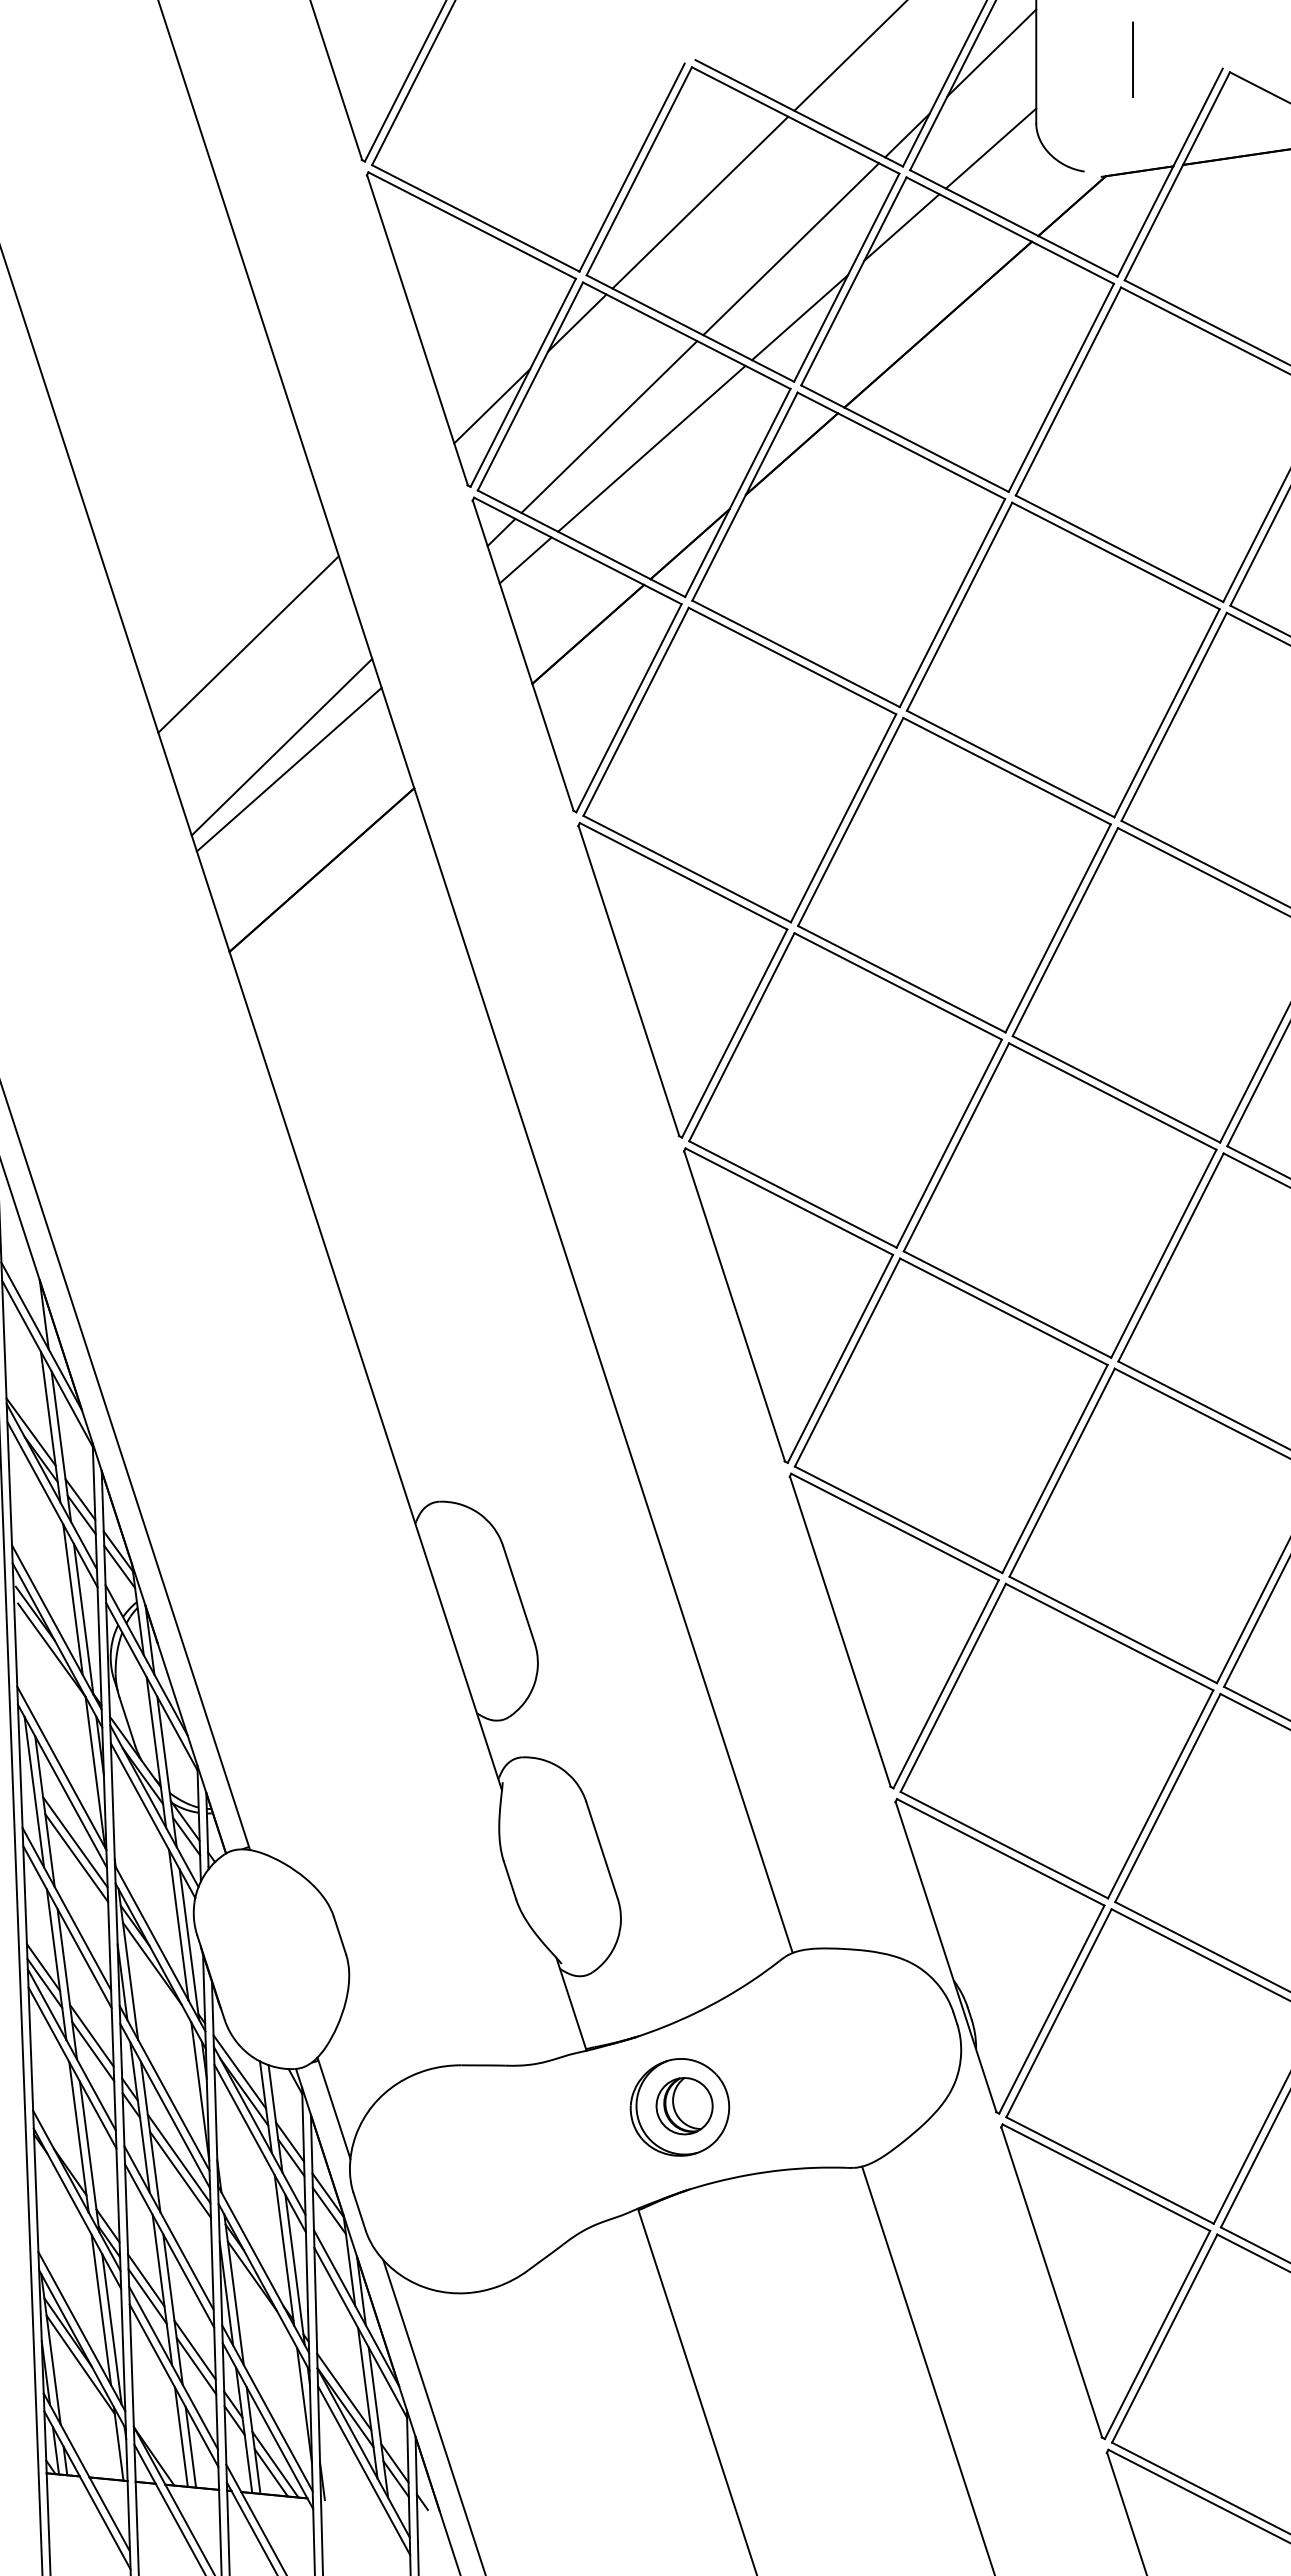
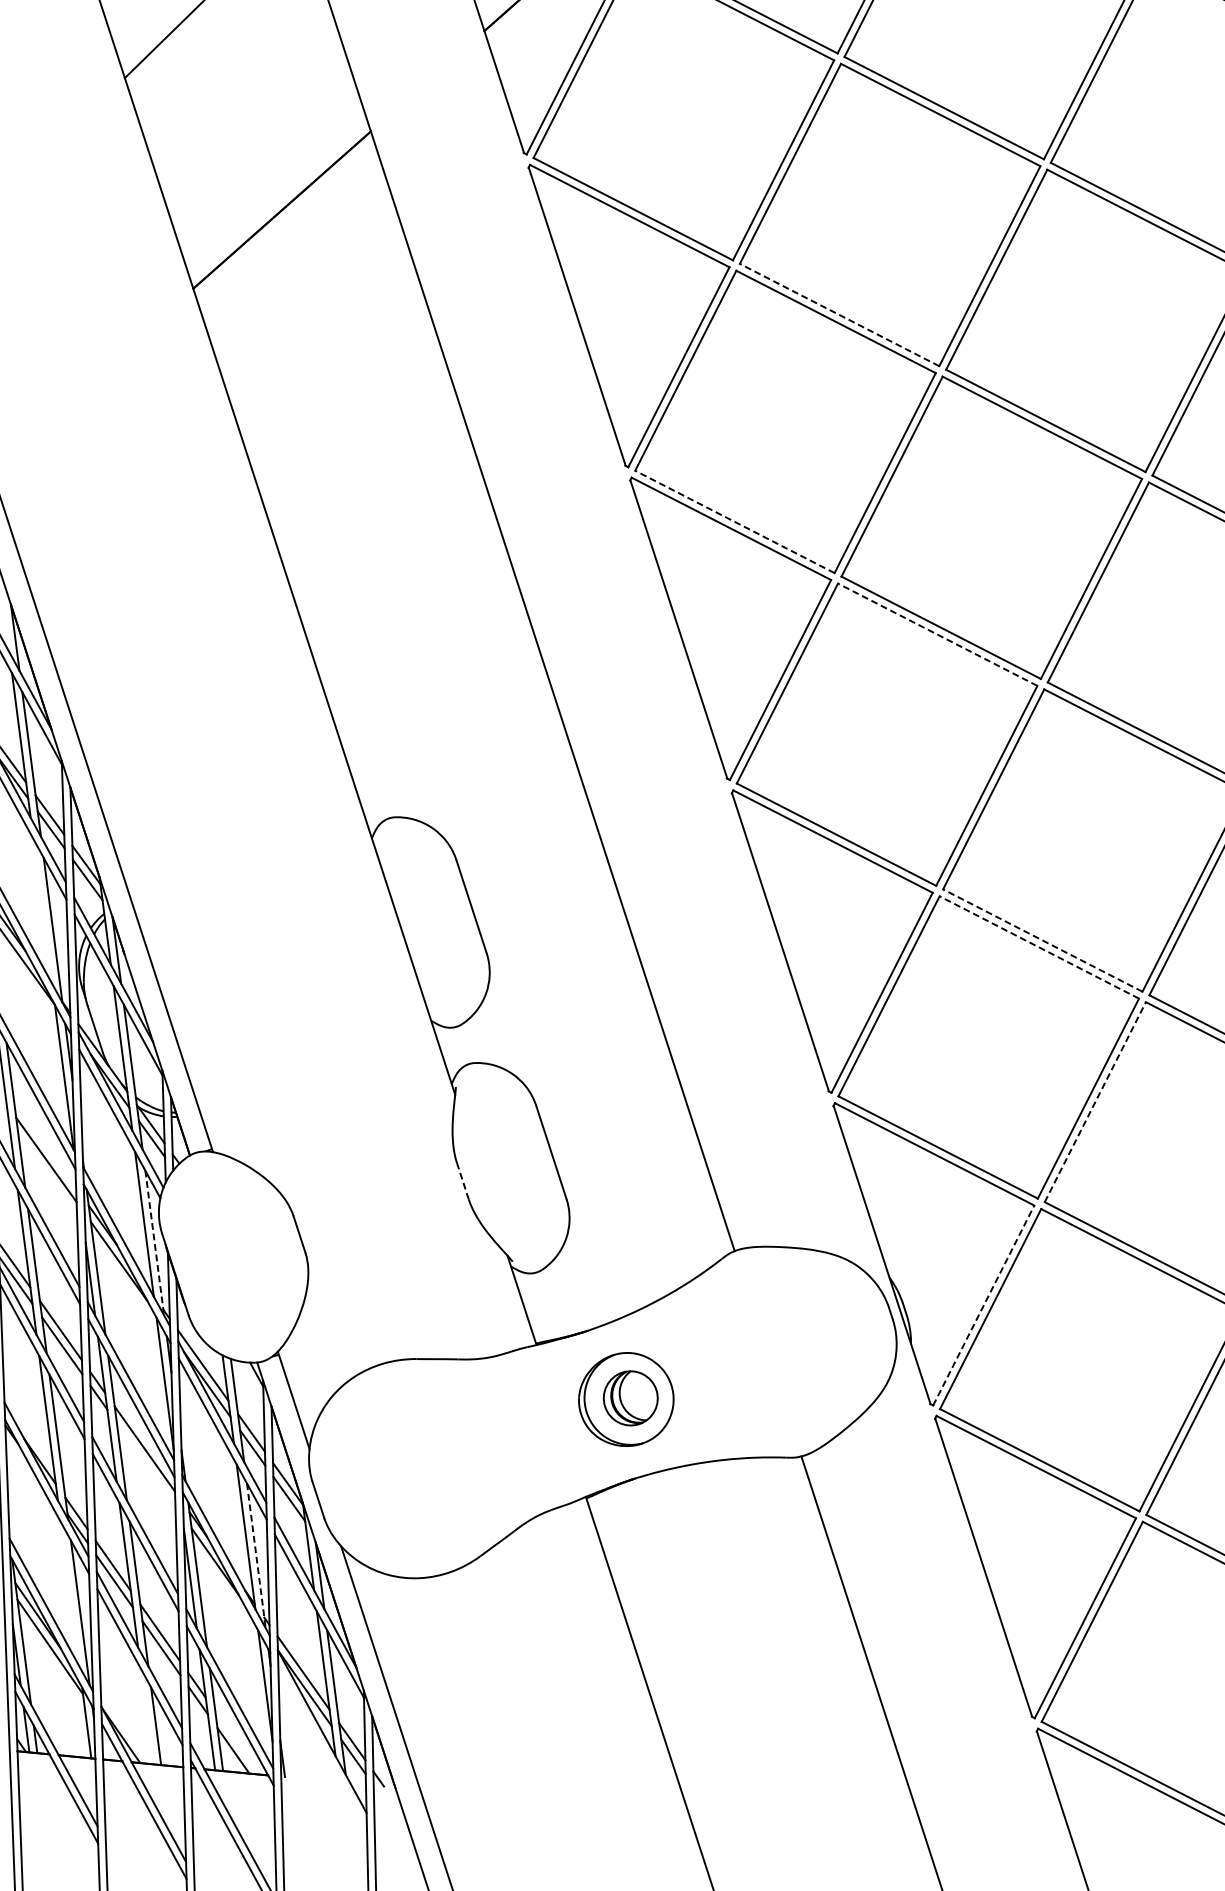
line: (281, 746) -> (243, 91), removed
line: (288, 769) -> (249, 113), removed
line: (901, 979) -> (839, 315), solid -> dashed
line: (792, 1194) -> (734, 521), solid -> dashed
line: (1003, 1311) -> (937, 634), solid -> dashed
line: (72, 1599) -> (42, 911), removed
line: (1113, 1629) -> (1043, 940), solid -> dashed
line: (1109, 1637) -> (1039, 947), solid -> dashed
line: (1167, 1798) -> (1094, 1102), solid -> dashed
line: (75, 1842) -> (45, 1144), removed
line: (509, 1880) -> (462, 1181), solid -> dashed
line: (189, 1944) -> (154, 1242), solid -> dashed
line: (1051, 2009) -> (983, 1305), solid -> dashed
line: (180, 2174) -> (146, 1464), removed
line: (295, 2269) -> (256, 1555), solid -> dashed
line: (101, 2309) -> (70, 1593), removed
line: (180, 2436) -> (146, 1715), removed
line: (275, 2464) -> (237, 1742), removed
line: (364, 2470) -> (323, 1748), removed

